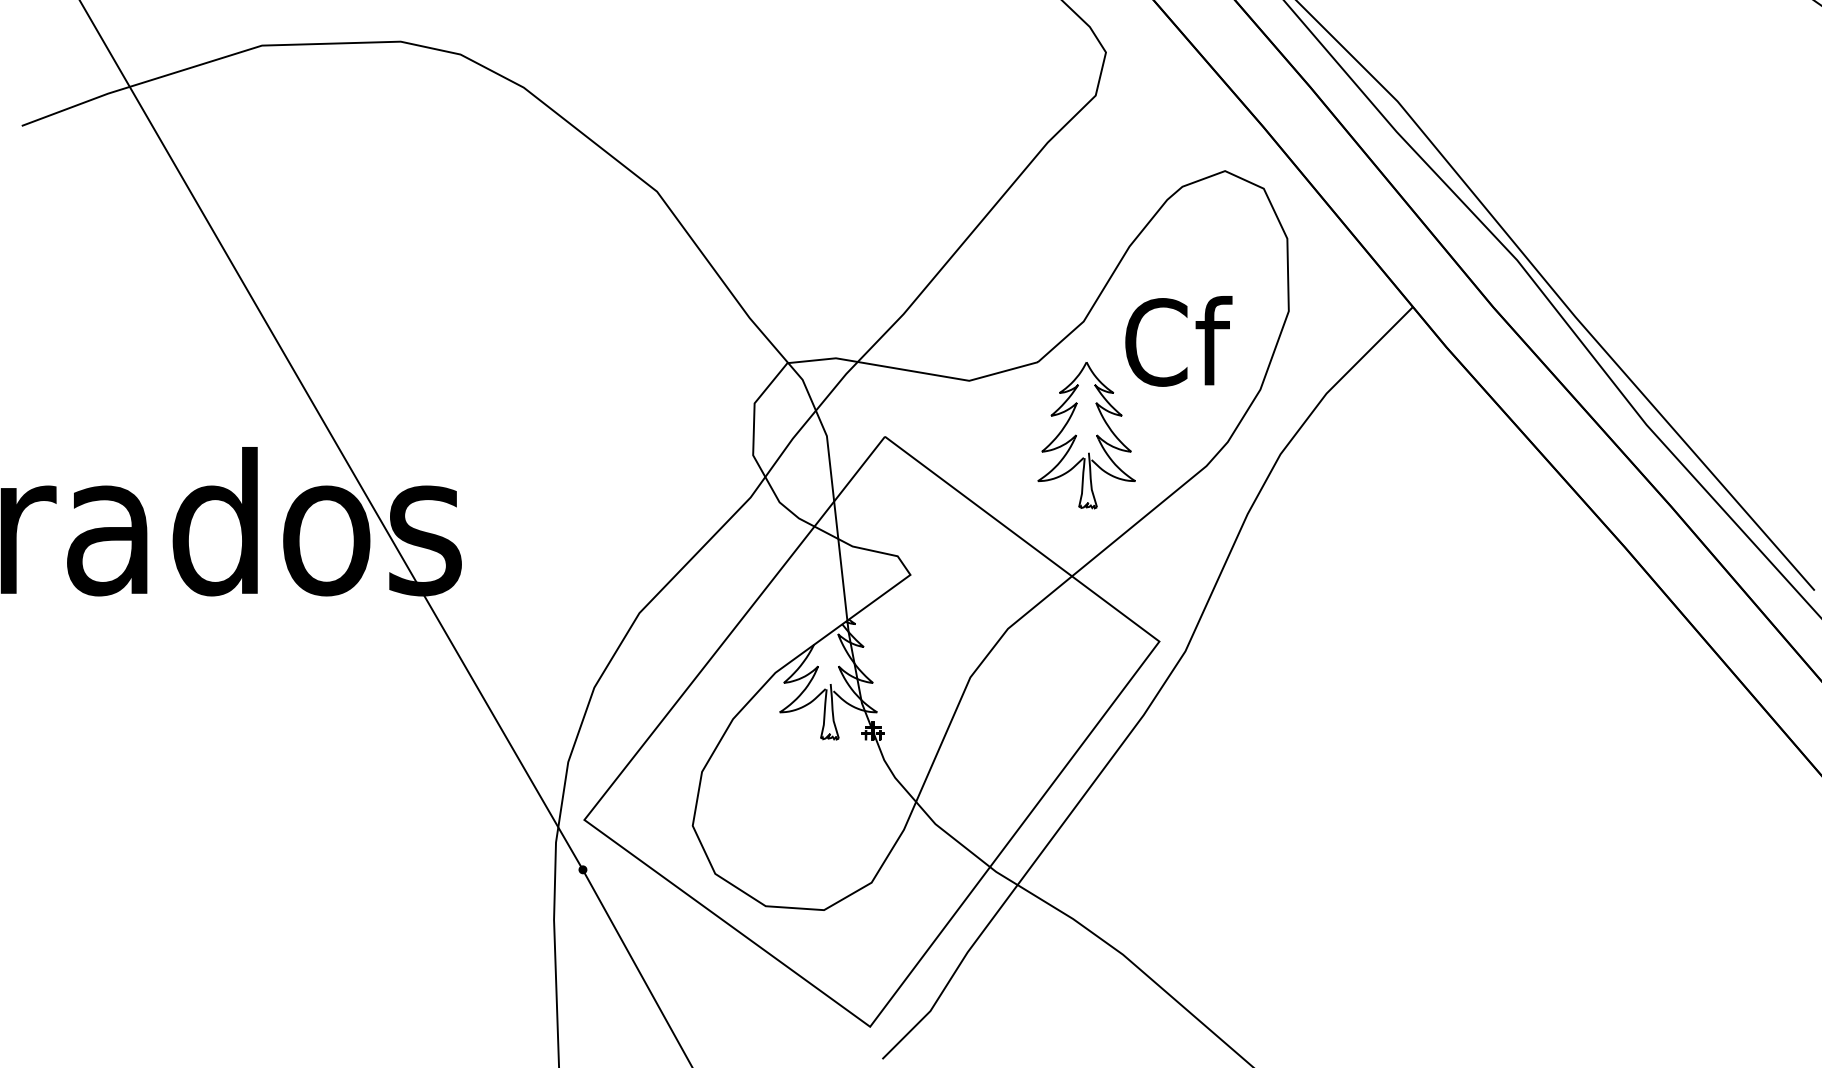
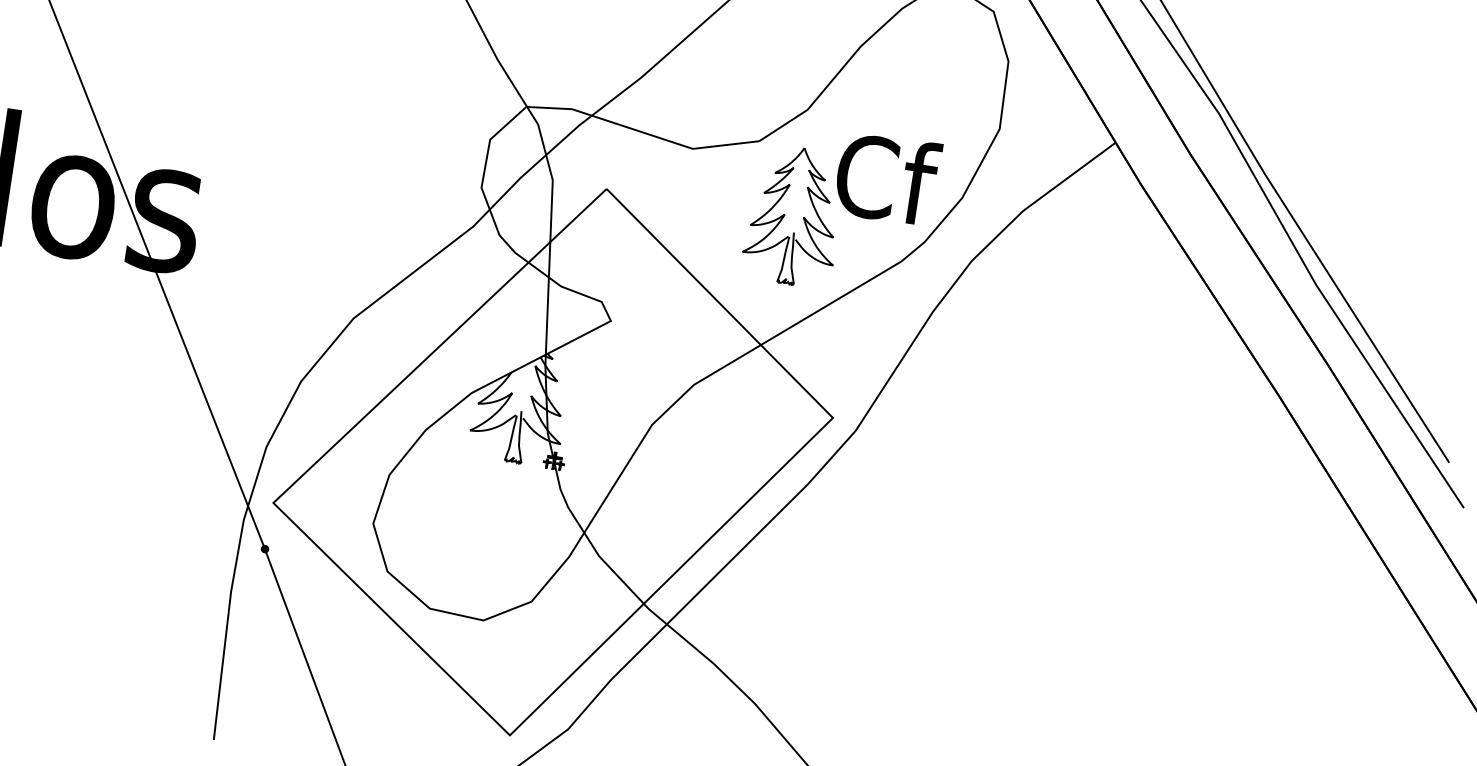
text: (1178, 341) -> (887, 178), moved

